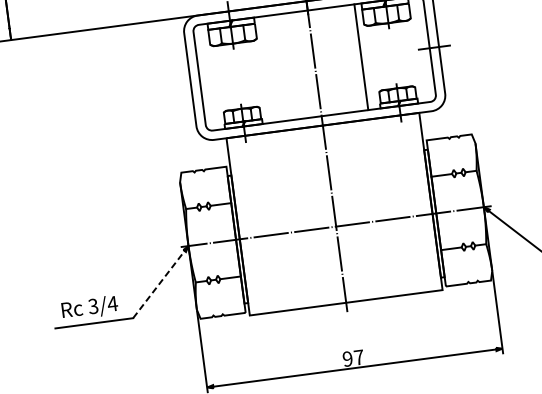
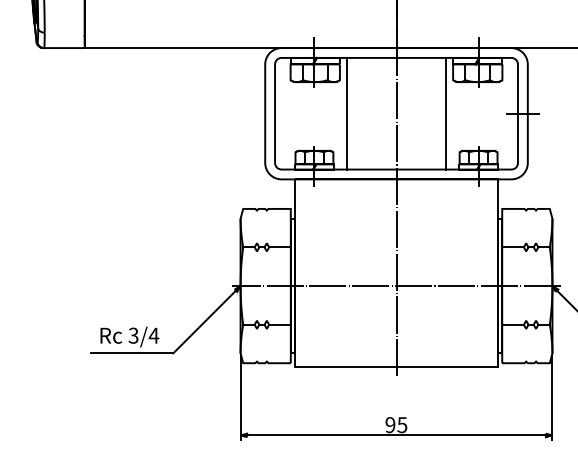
line: (268, 69) -> (347, 113), added
line: (160, 281) -> (206, 319), dashed -> solid
text: (359, 357) -> (402, 425), 97 -> 95

